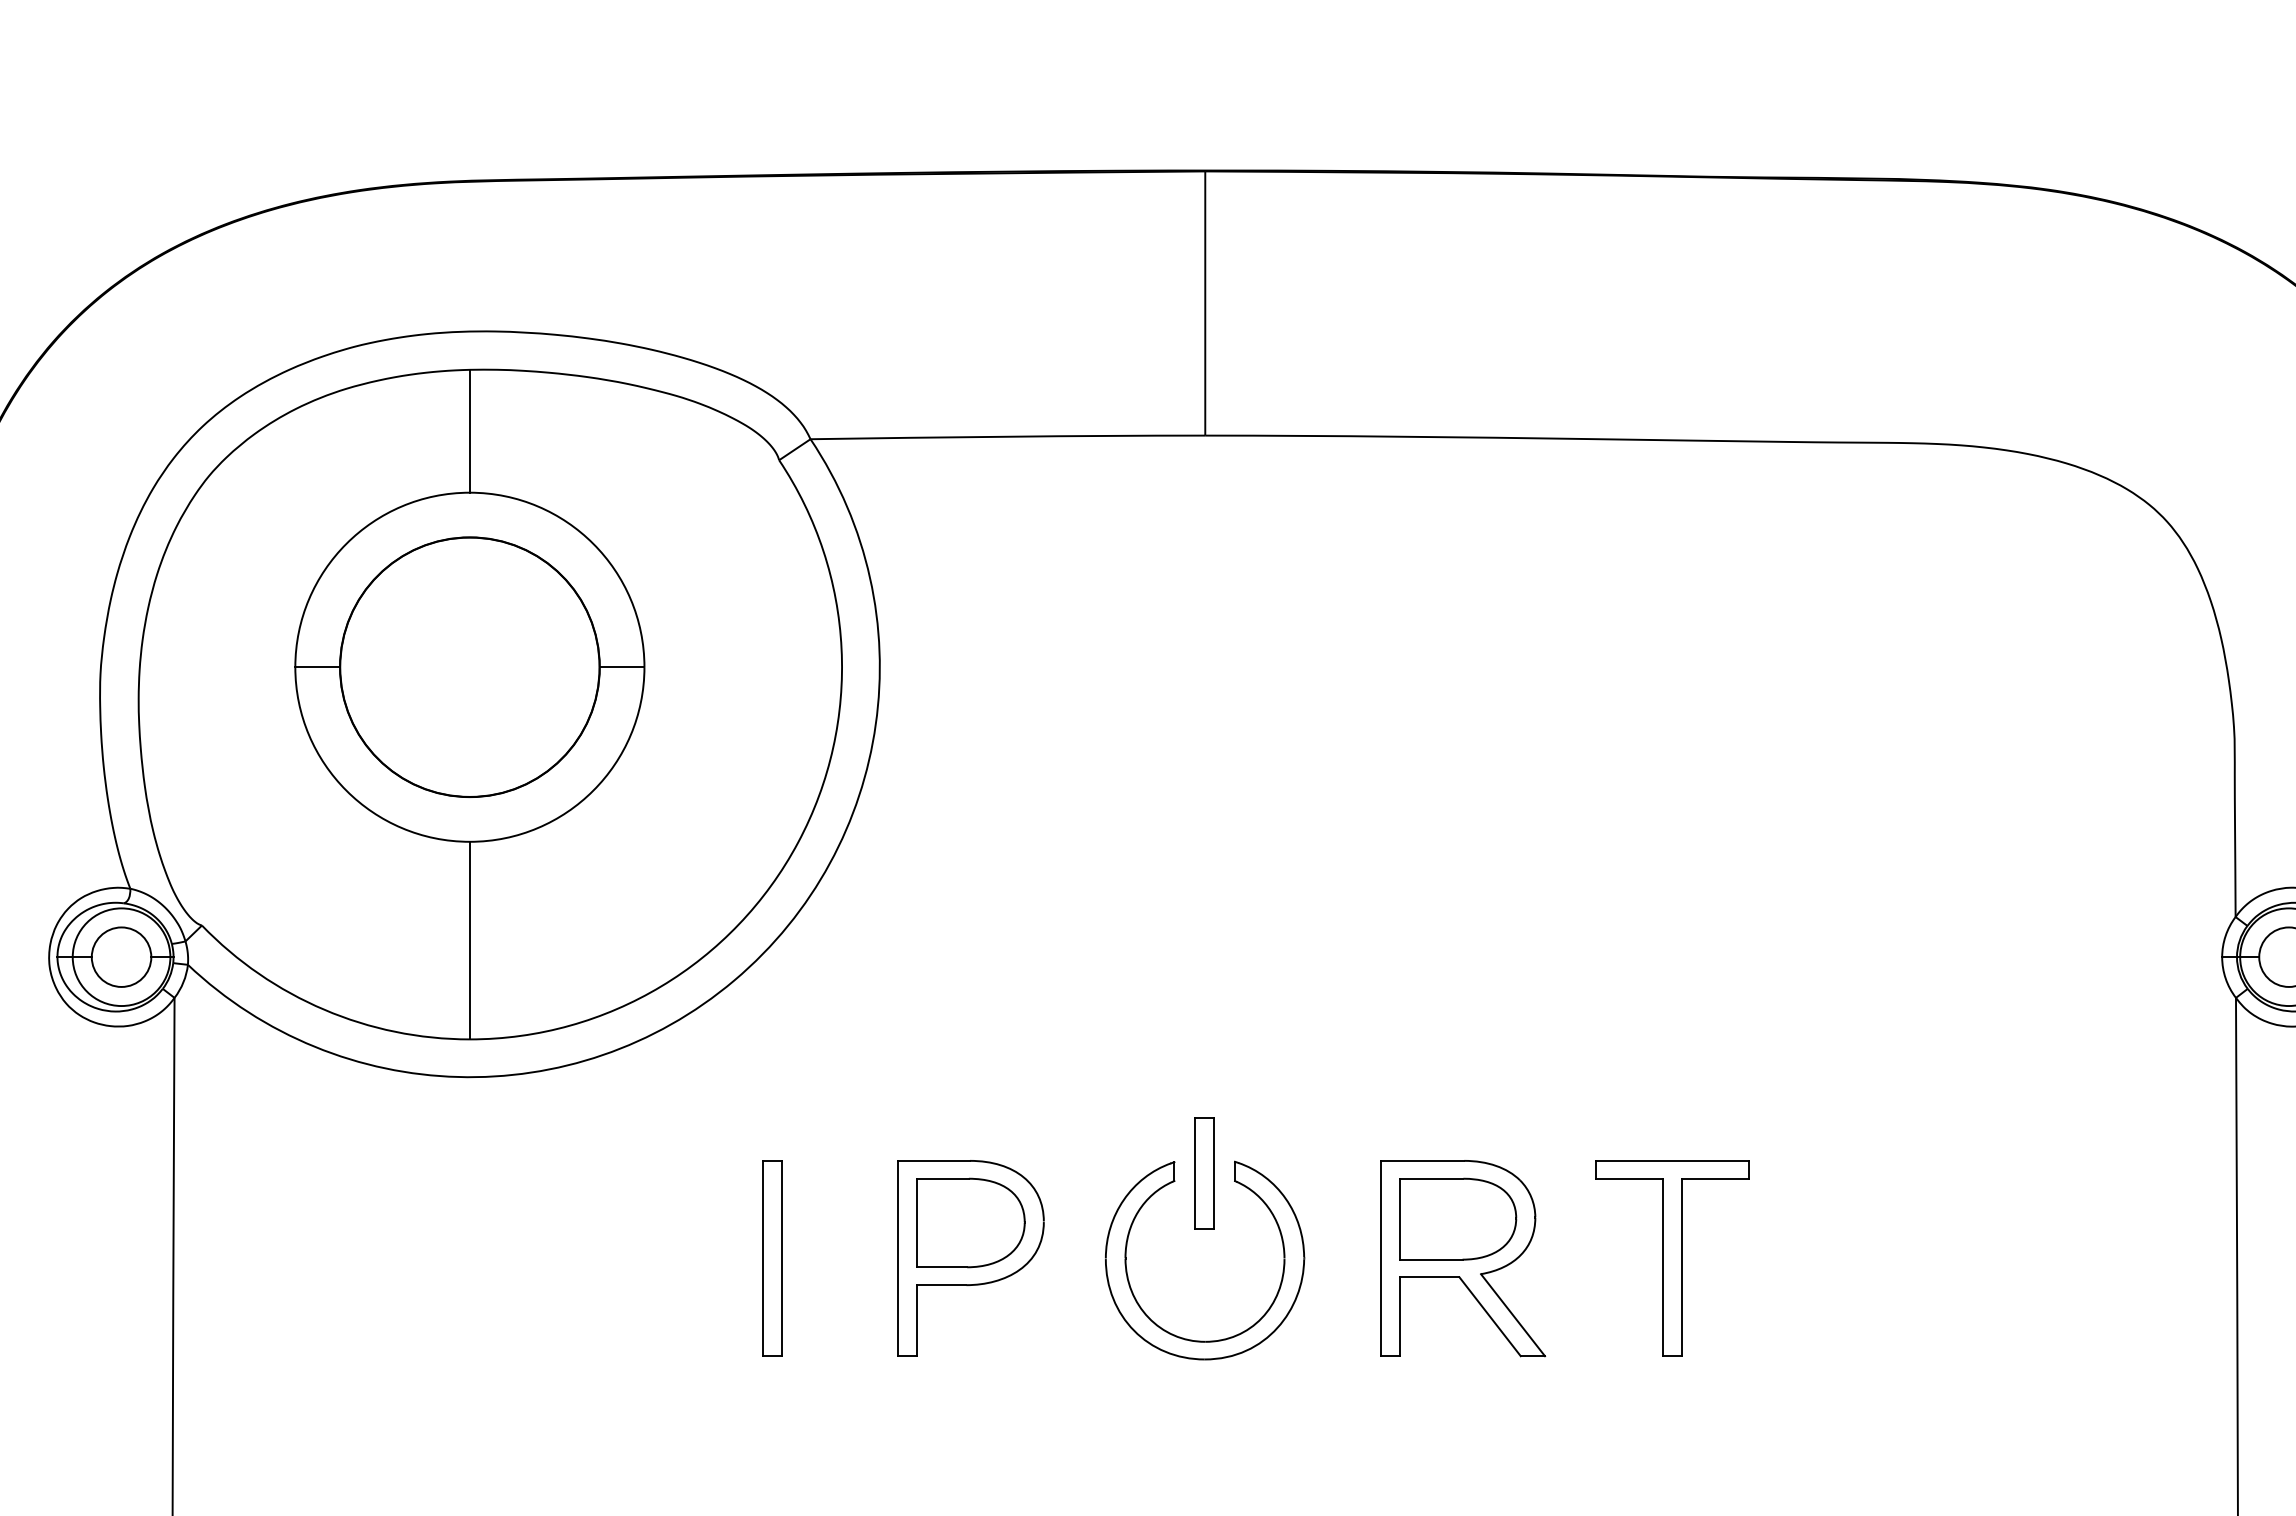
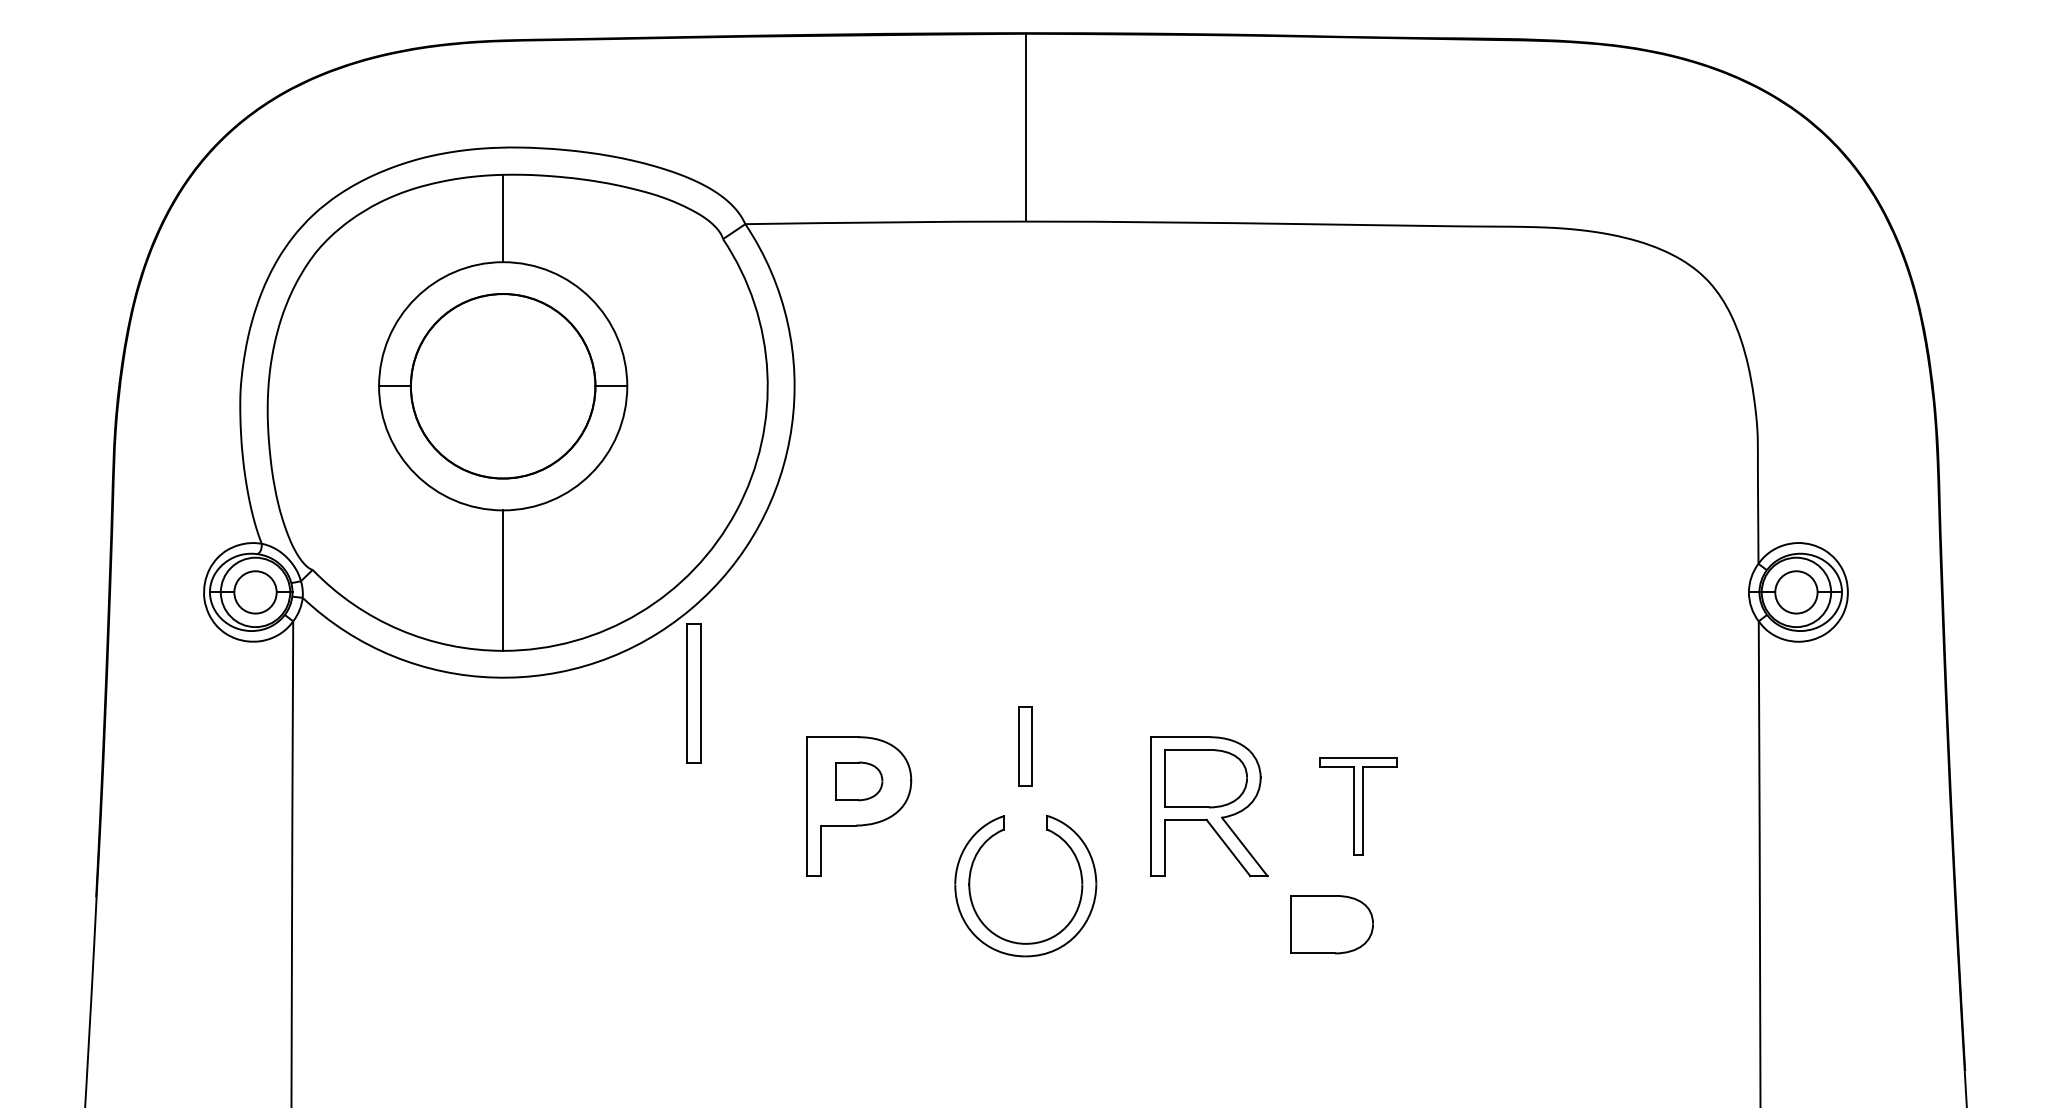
part: (971, 1223) -> (859, 781), size x0.6
part: (771, 1258) -> (693, 693), moved
part: (1672, 1258) -> (1358, 806), size x0.7
part: (1128, 1273) -> (971, 895), moved
part: (1635, 1424) -> (1331, 924), added

